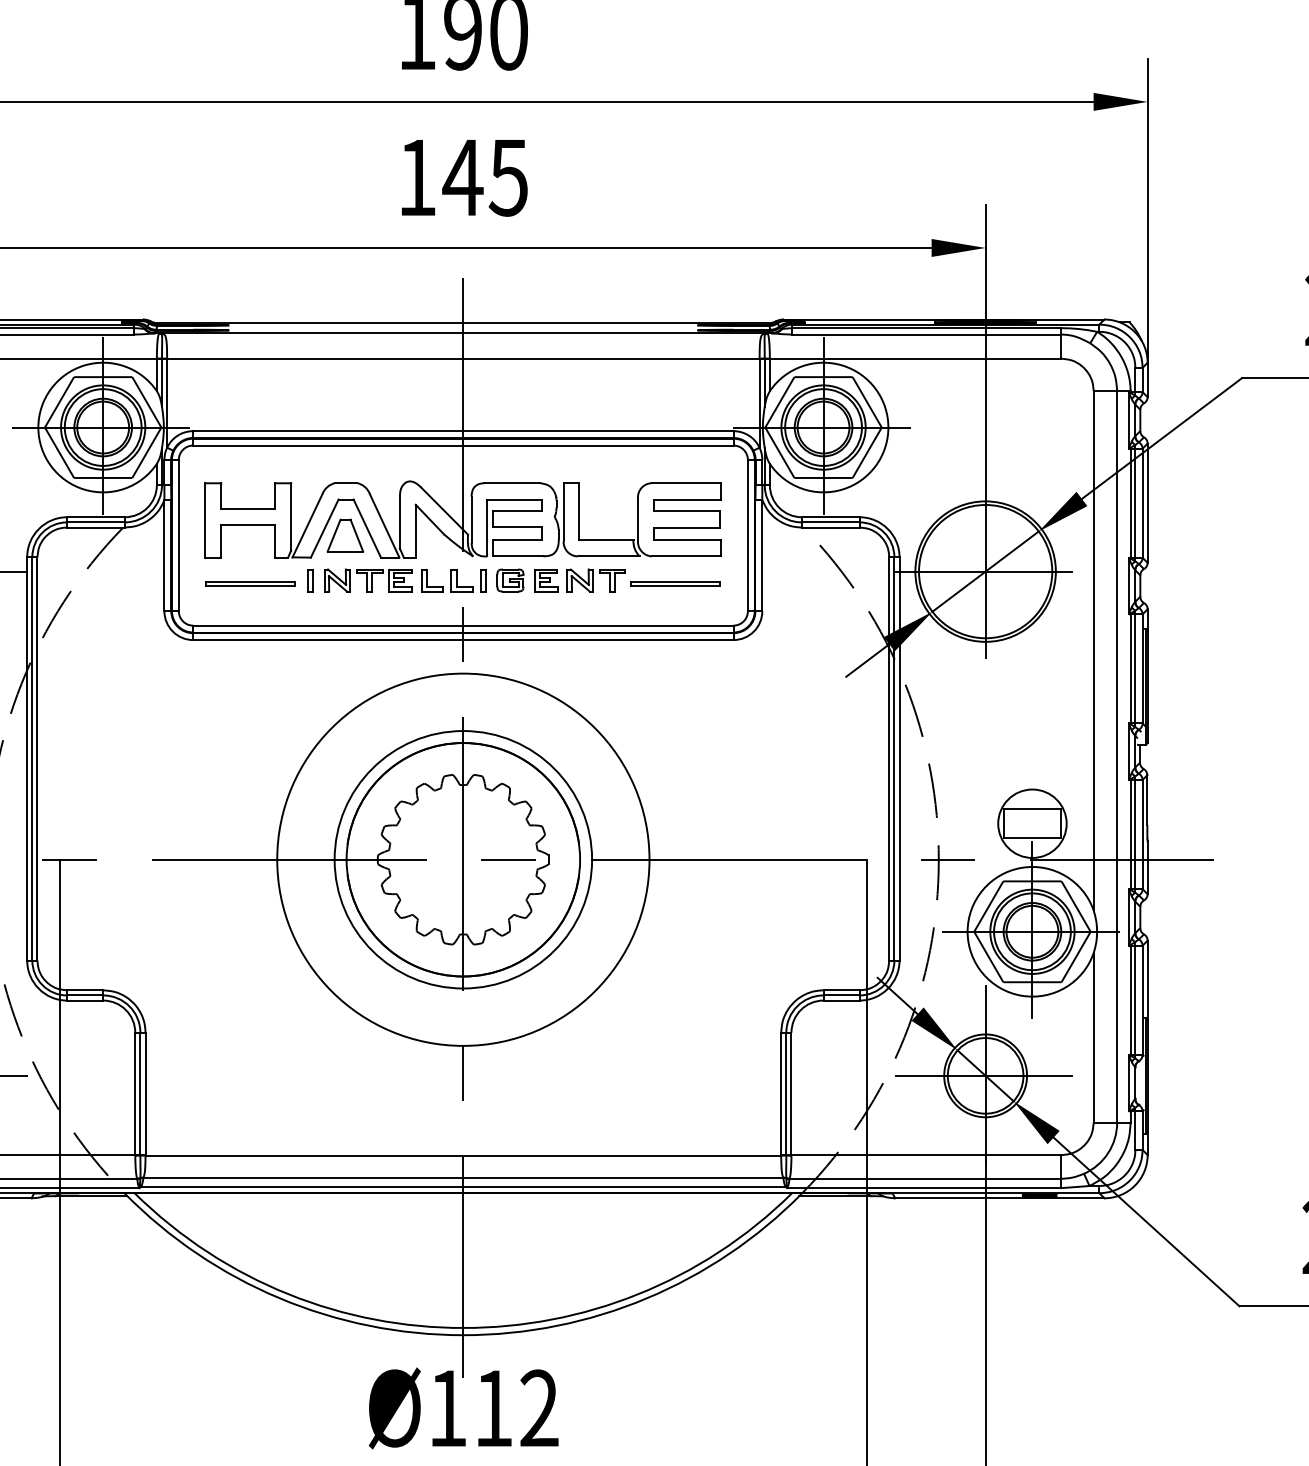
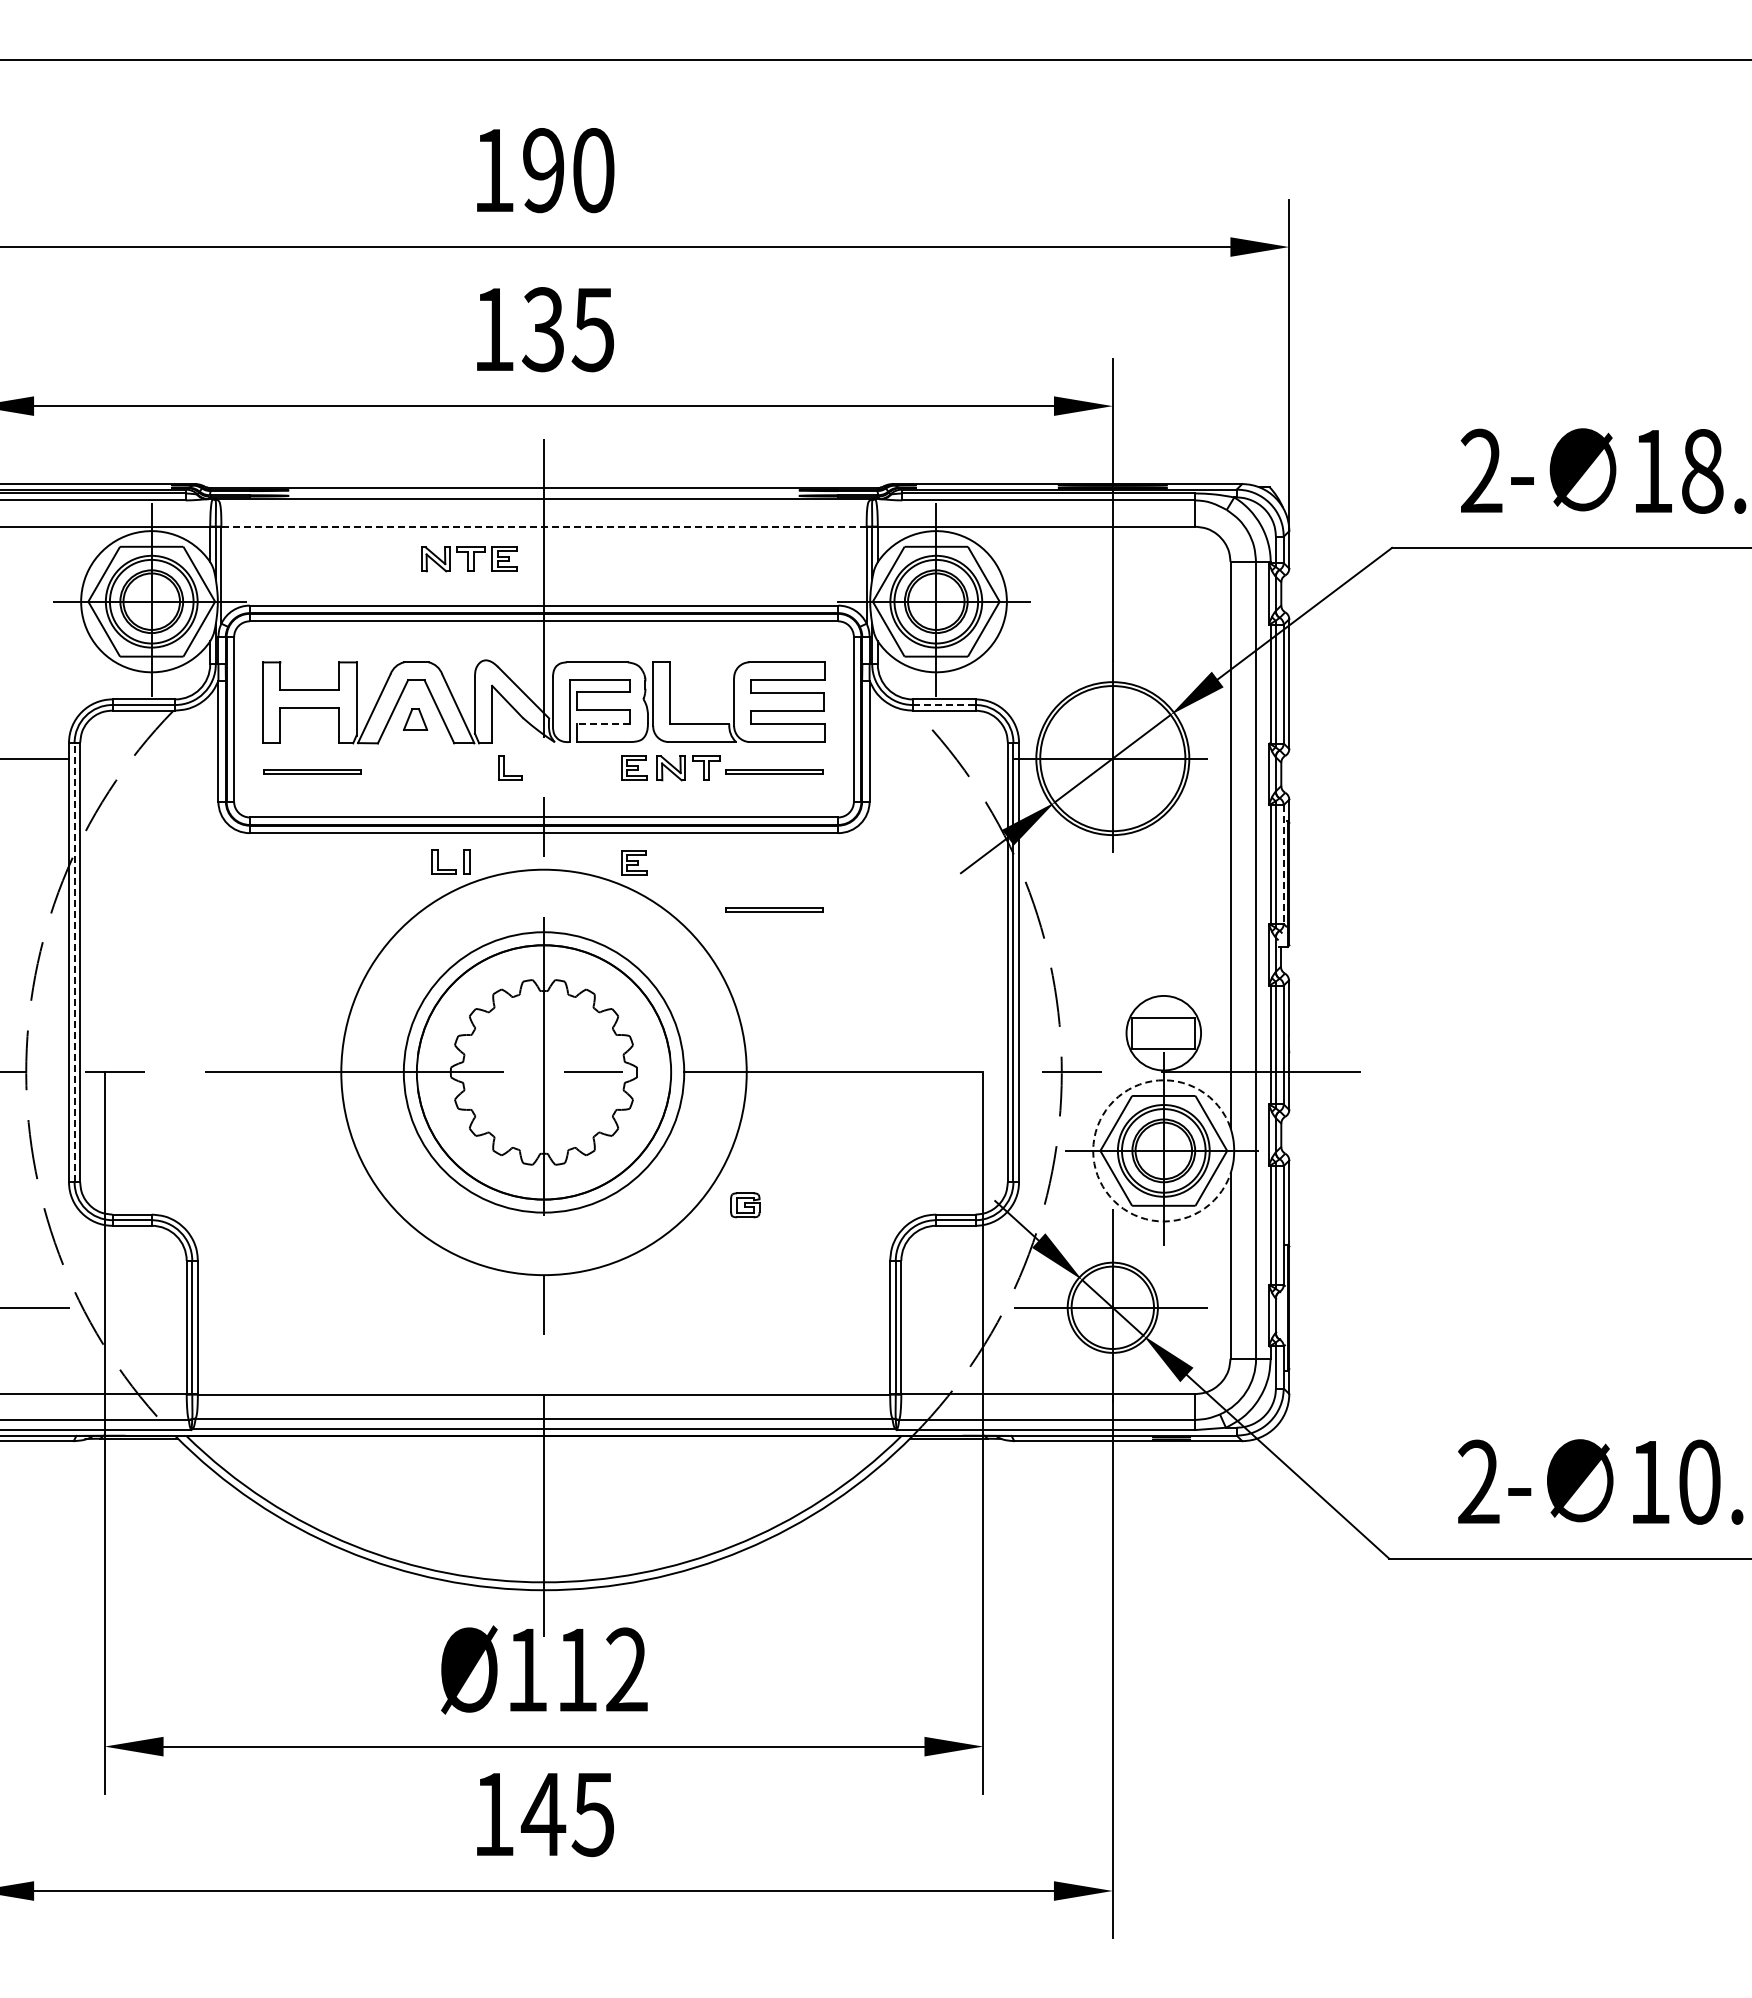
text: (462, 177) -> (543, 329), 145 -> 135
line: (463, 358) -> (544, 526), solid -> dashed
line: (831, 522) -> (944, 705), solid -> dashed
part: (345, 535) -> (415, 719), size x0.6
line: (517, 540) -> (603, 724), solid -> dashed
part: (310, 579) -> (377, 767), removed
part: (368, 580) -> (469, 559), moved
part: (510, 580) -> (745, 1205), moved
part: (468, 587) -> (450, 869), moved
part: (546, 666) -> (634, 862), added
line: (1142, 669) -> (1283, 865), solid -> dashed
part: (674, 710) -> (774, 909), added
line: (32, 758) -> (74, 962), solid -> dashed
arc: (967, 931) -> (1093, 1150), solid -> dashed

